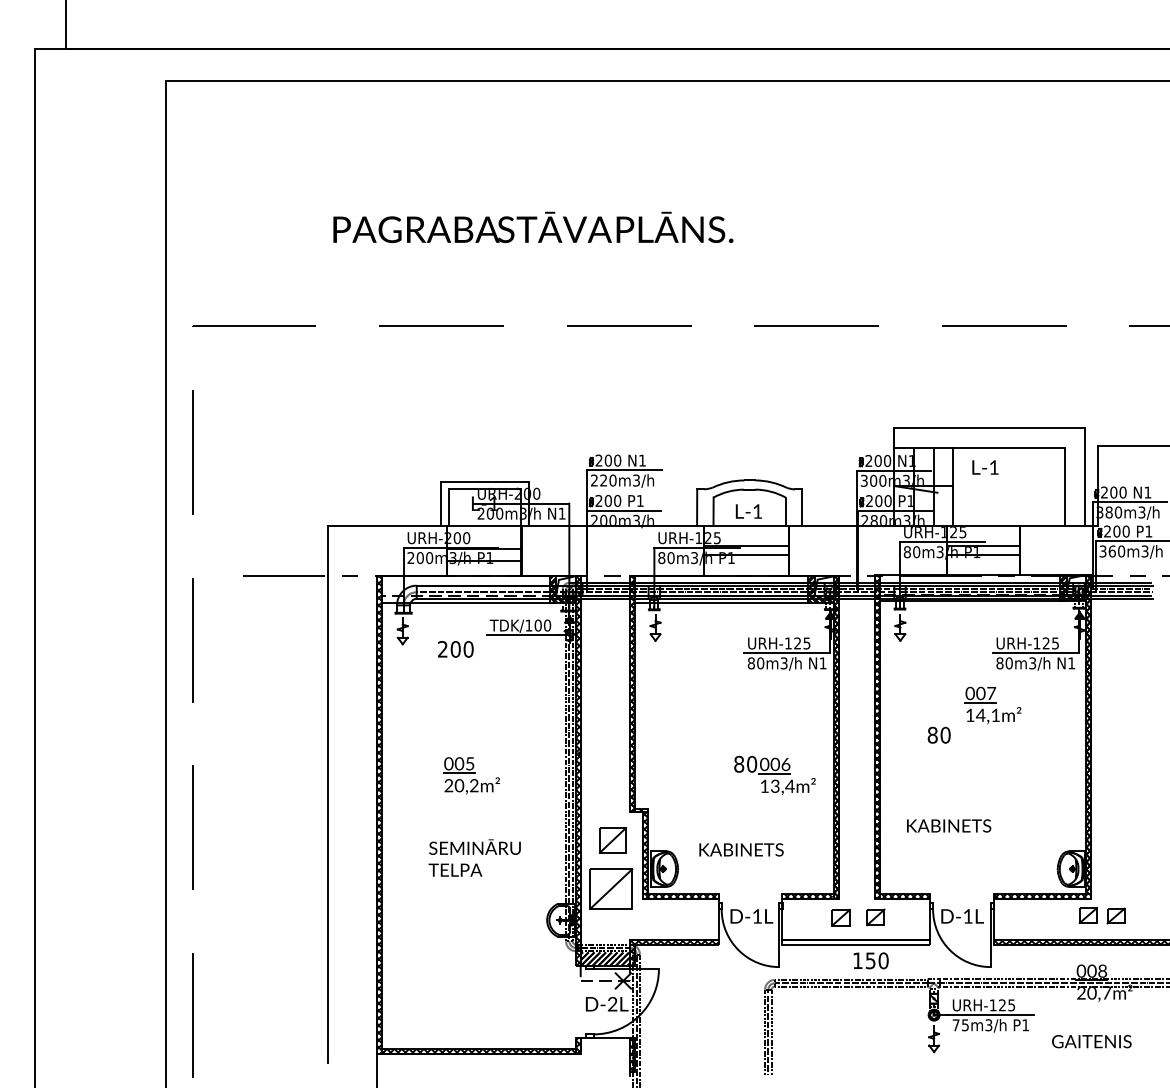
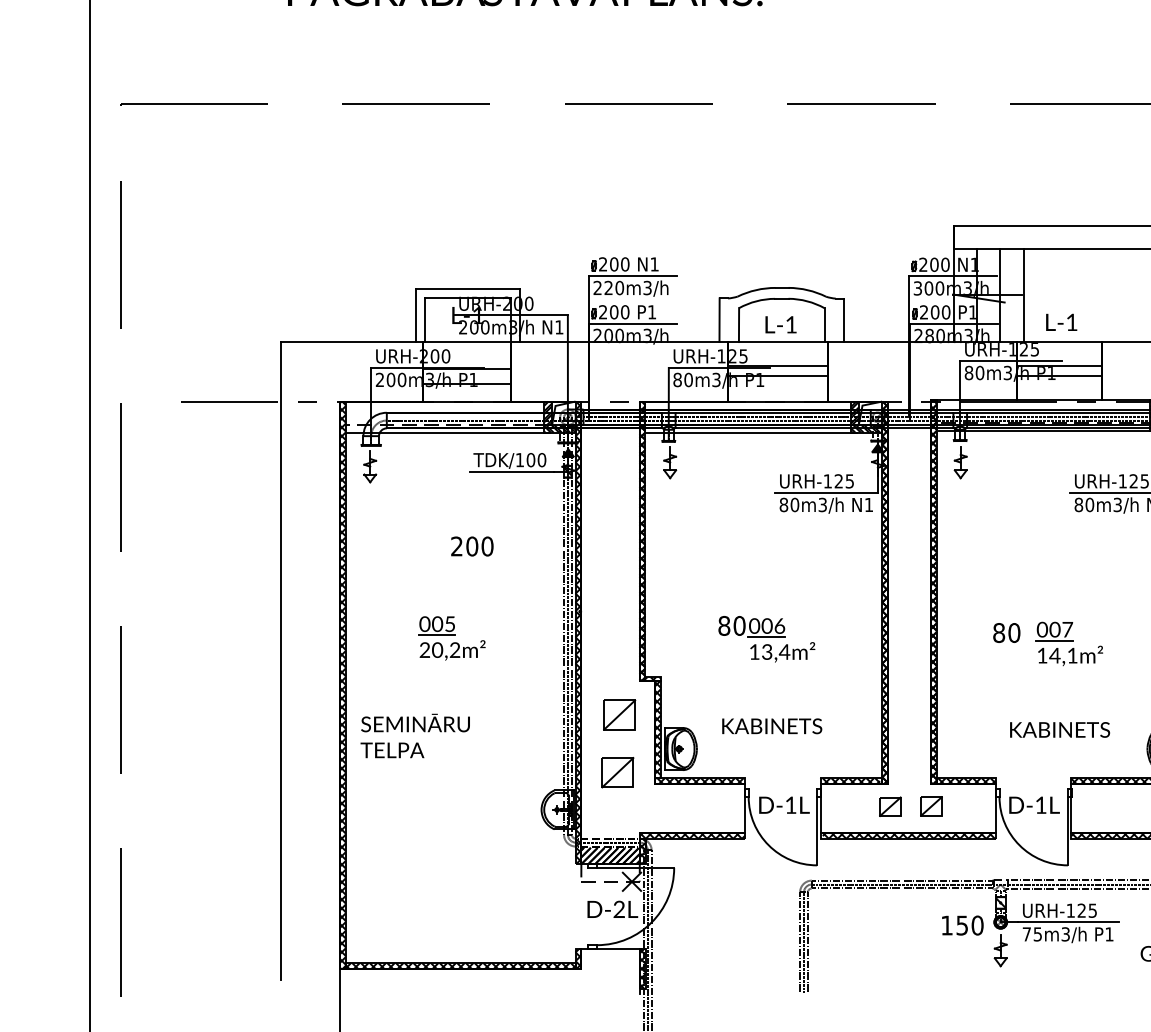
text: (985, 467) -> (1061, 322), moved
text: (455, 649) -> (471, 546), moved
part: (992, 705) -> (1068, 643), moved
text: (938, 734) -> (1005, 632), moved
part: (774, 774) -> (766, 638), moved
text: (949, 825) -> (1060, 729), moved
text: (474, 857) -> (415, 735), moved
part: (611, 888) -> (617, 772), size x0.62
hatch: (856, 941) -> (908, 834), added
text: (870, 960) -> (962, 925), moved

